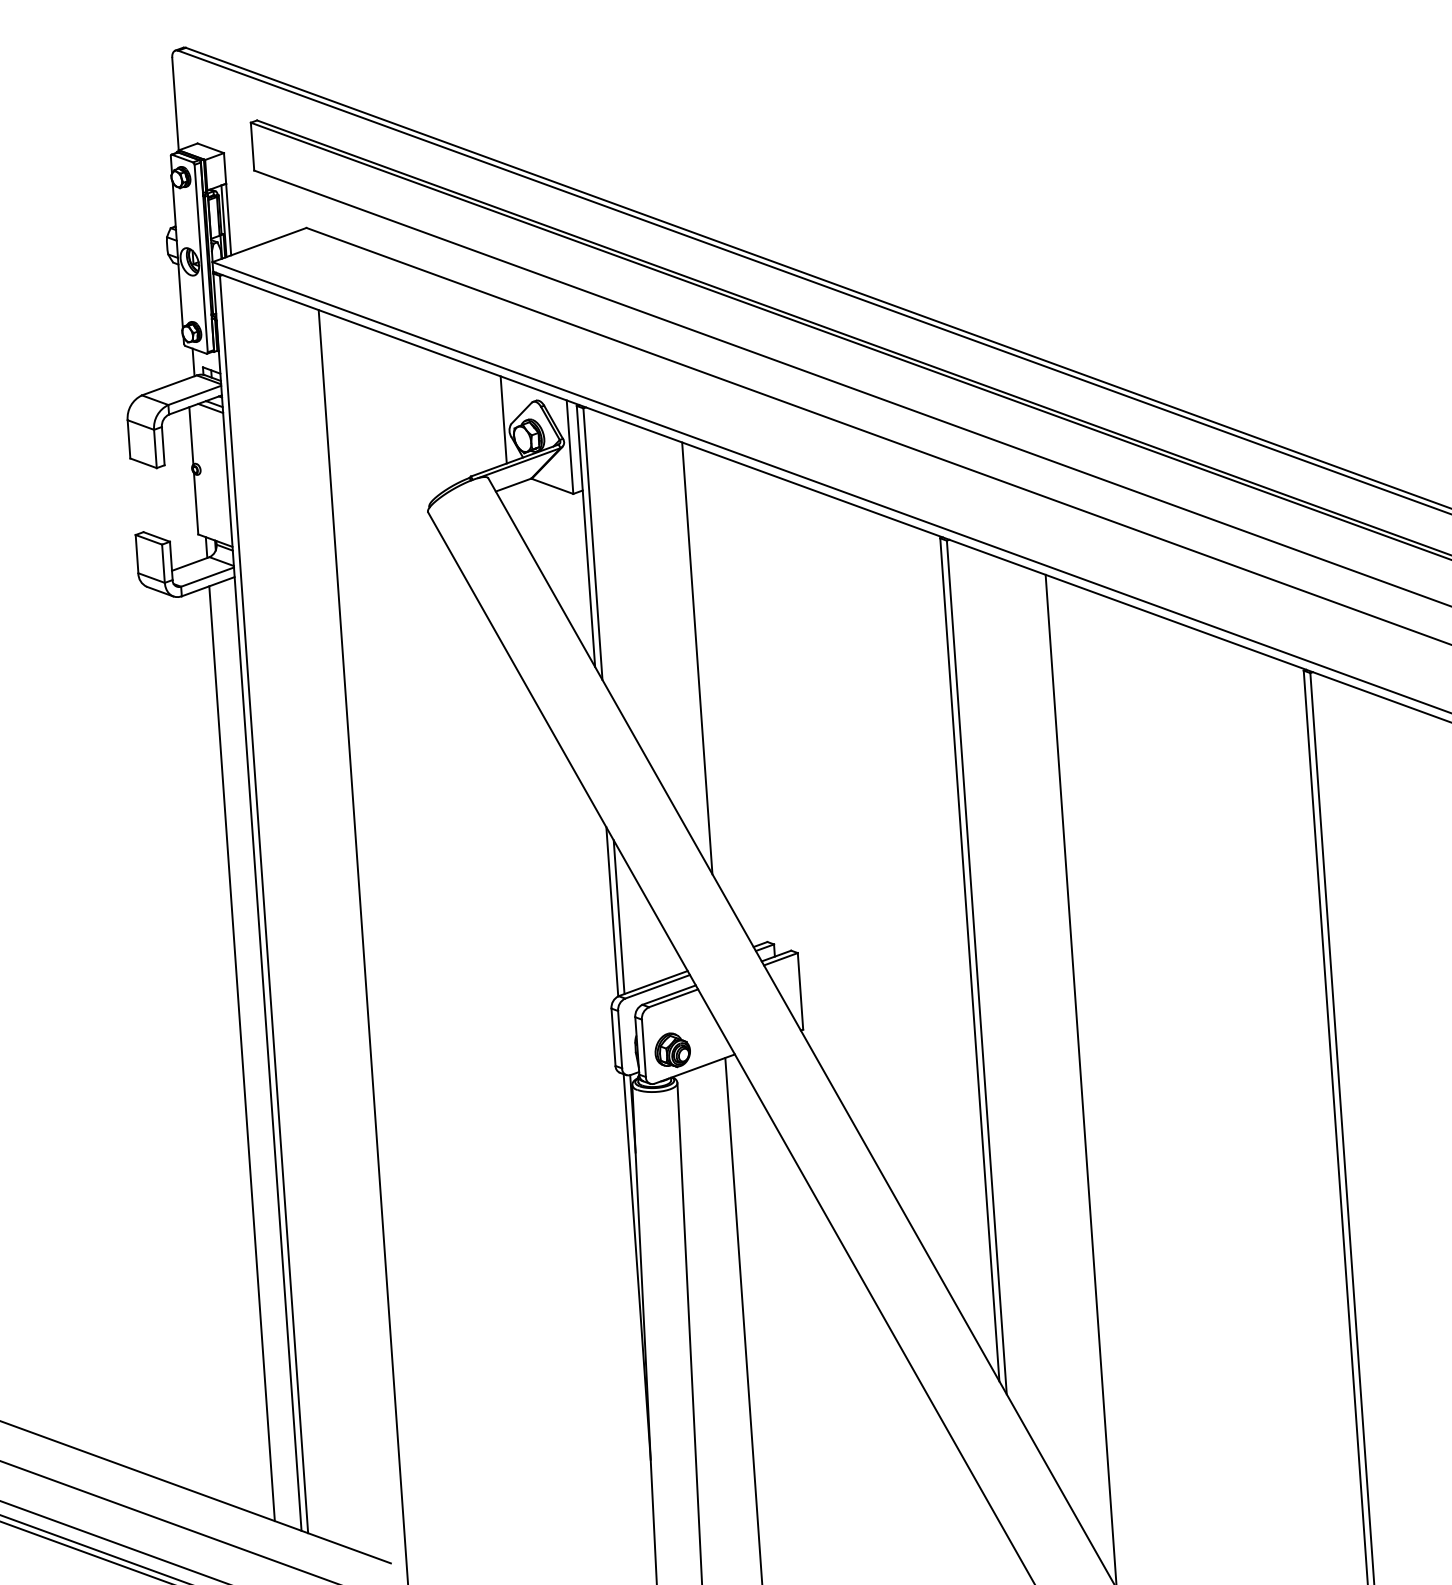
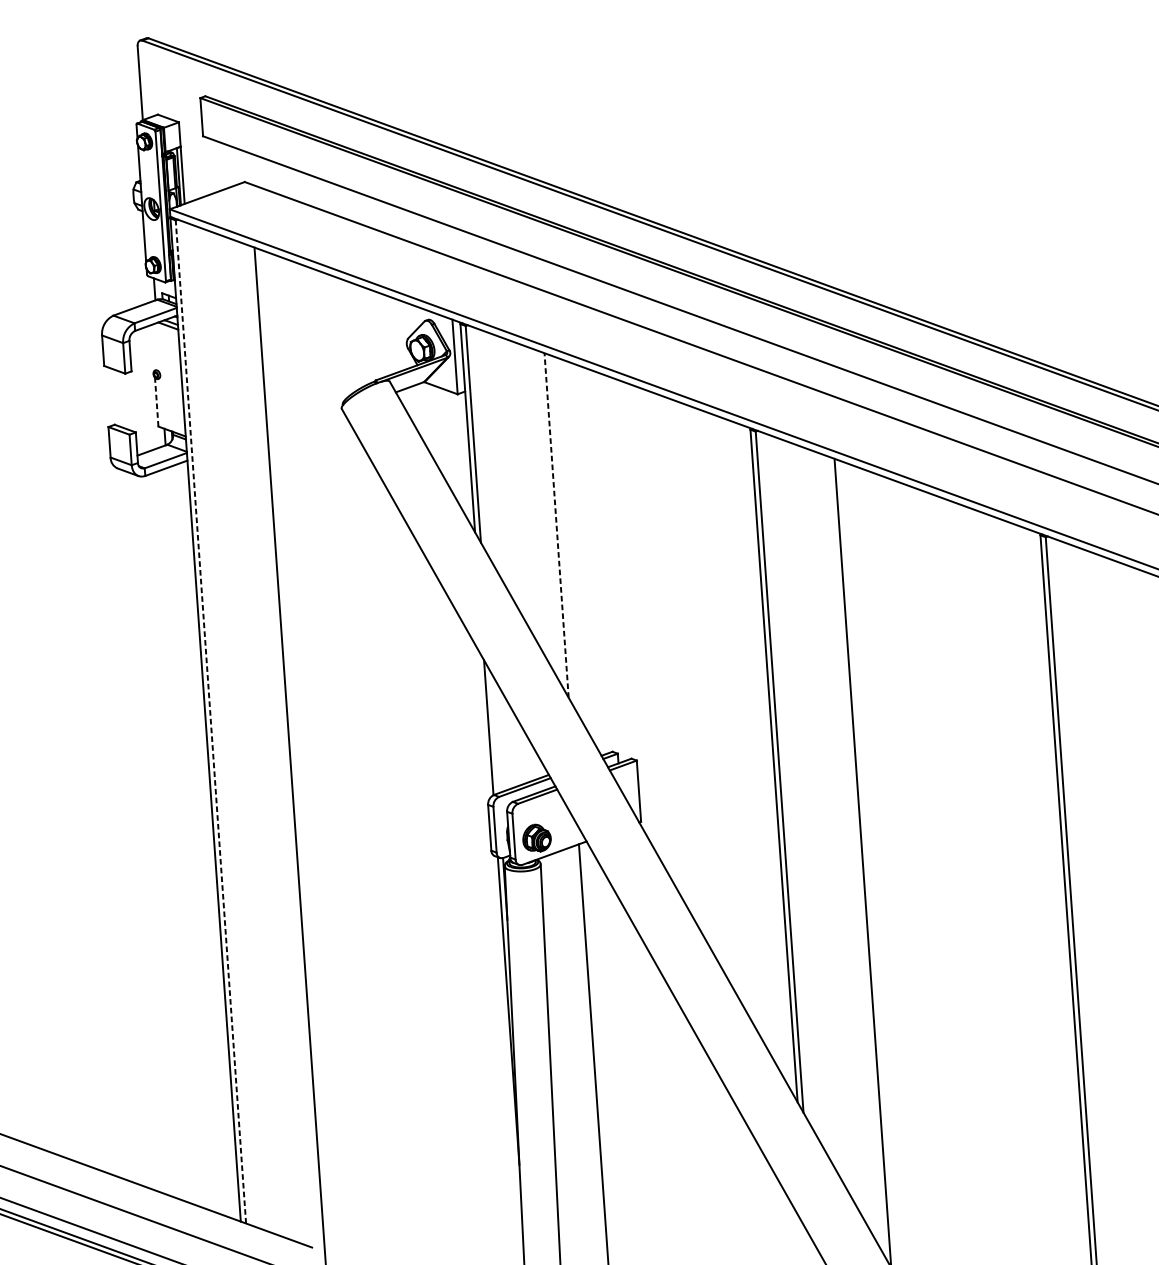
line: (503, 419) -> (401, 334), removed
line: (191, 435) -> (153, 347), removed
line: (196, 503) -> (157, 401), solid -> dashed
line: (697, 657) -> (556, 524), solid -> dashed
line: (264, 904) -> (211, 721), solid -> dashed
line: (618, 917) -> (493, 732), removed
line: (241, 1053) -> (192, 840), removed

